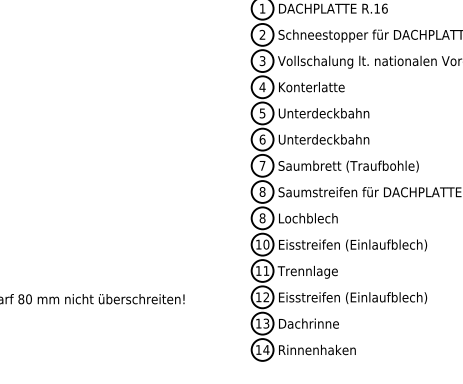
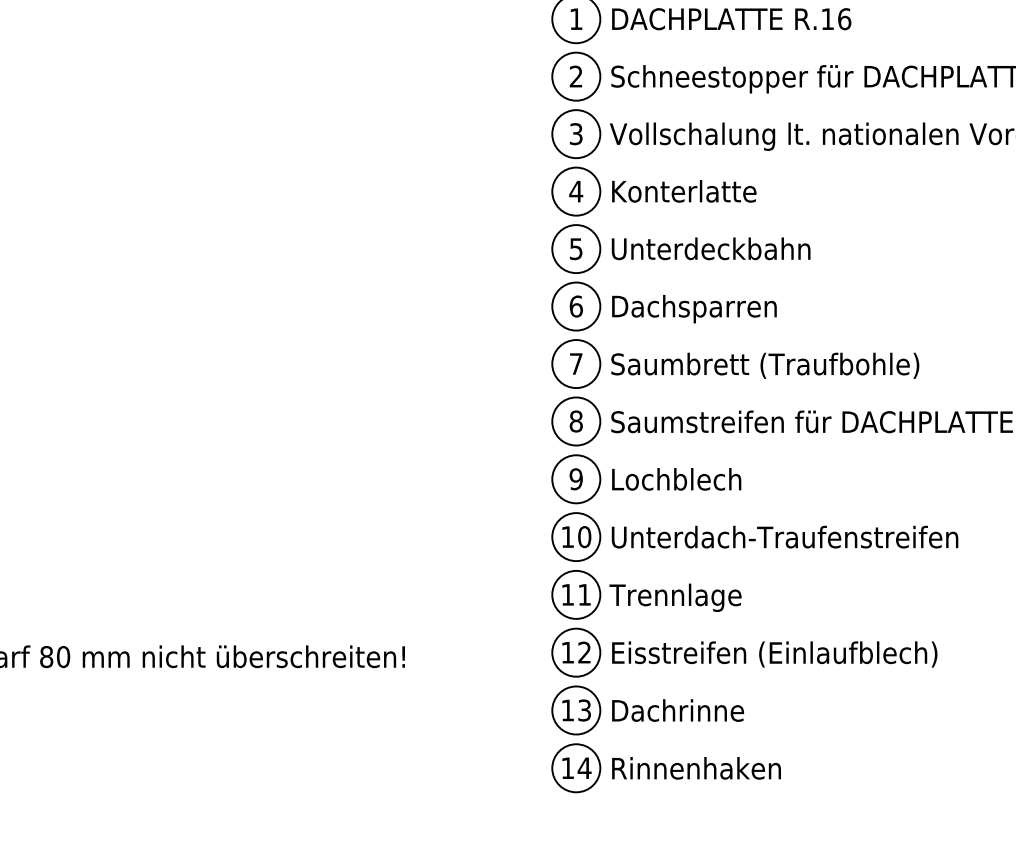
text: (323, 140) -> (709, 308), Unterdeckbahn -> Dachsparren
text: (262, 218) -> (576, 479), 8 -> 9
text: (357, 245) -> (784, 538), Eisstreifen (Einlaufblech) -> Unterdach-Traufenstreifen

